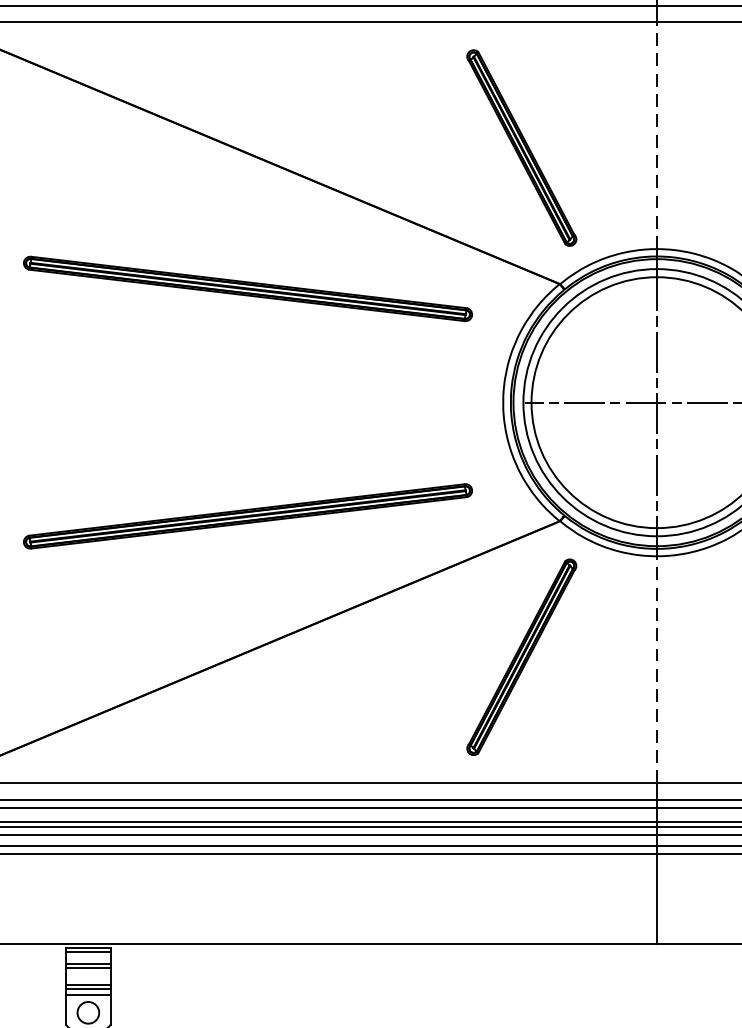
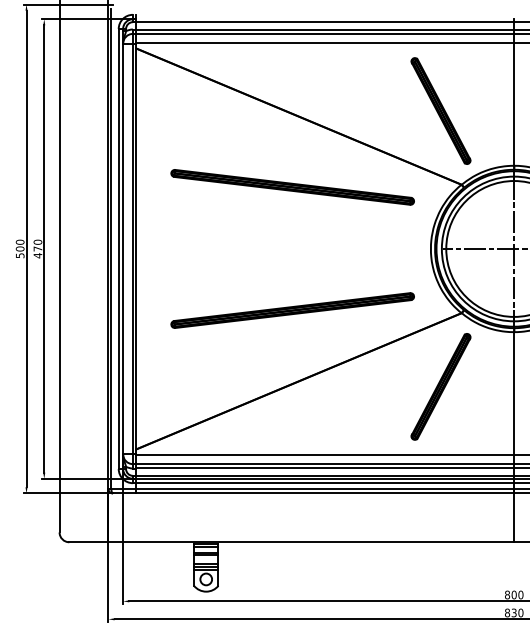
line: (657, 134) -> (514, 103), dashed -> solid
line: (657, 669) -> (514, 393), dashed -> solid

